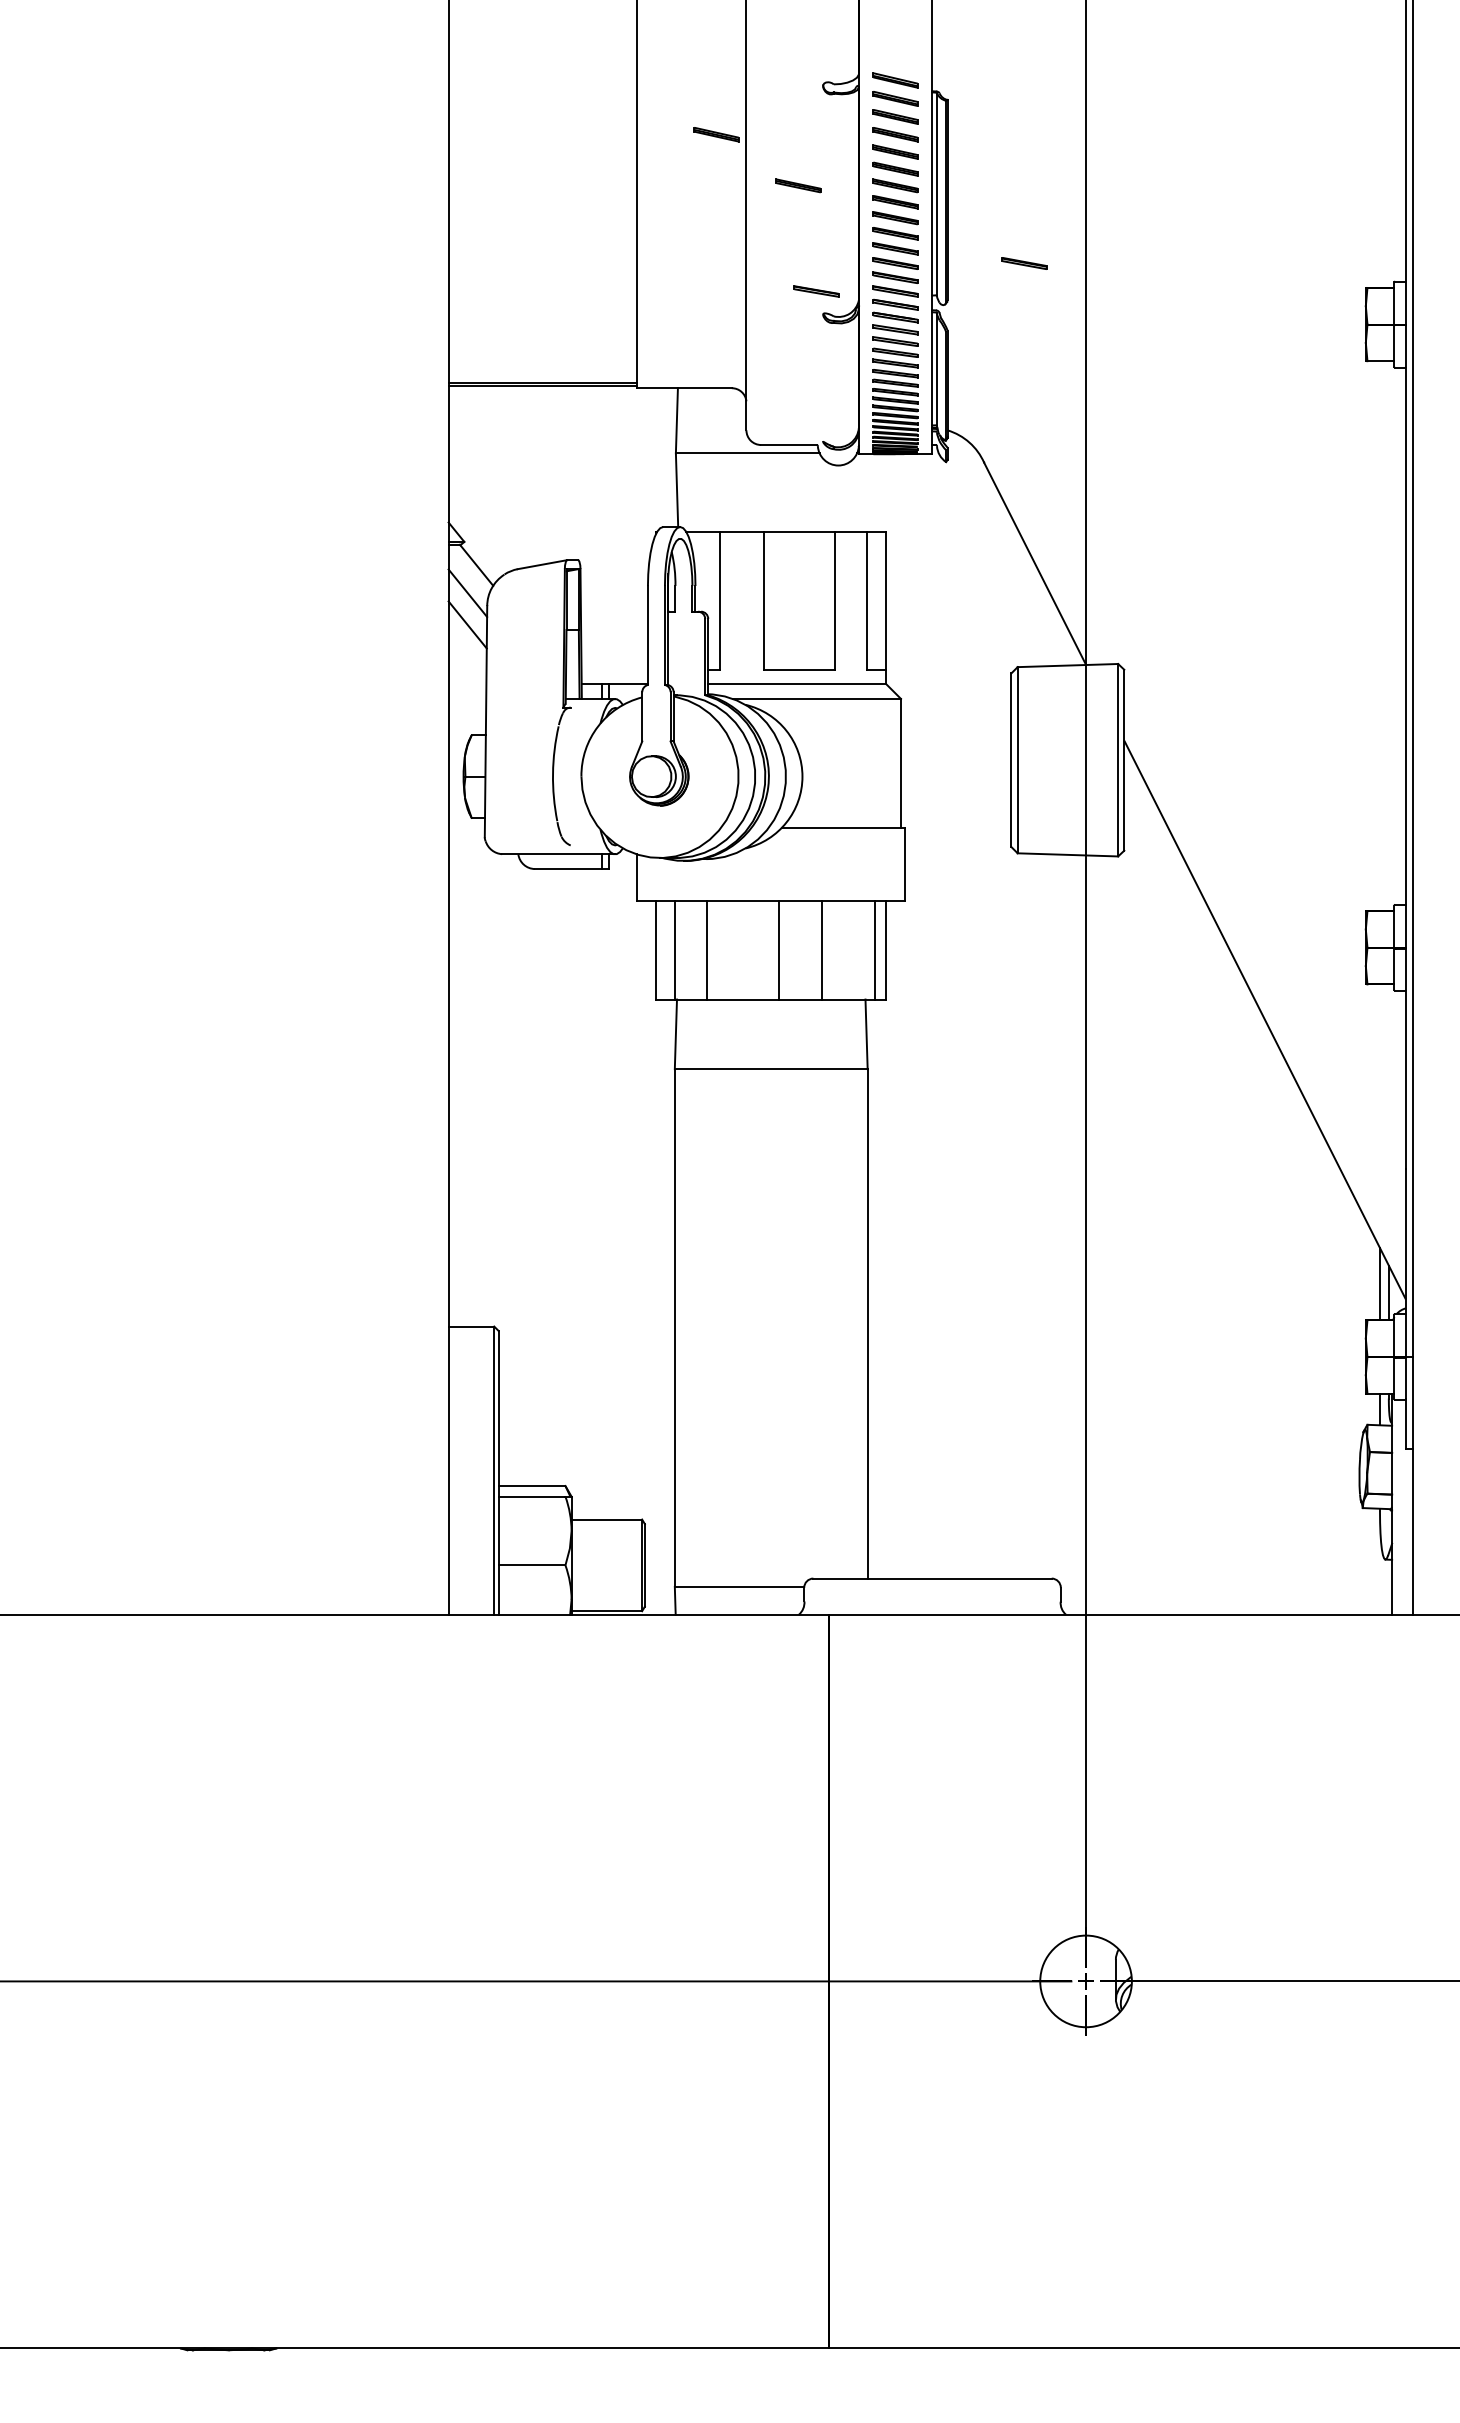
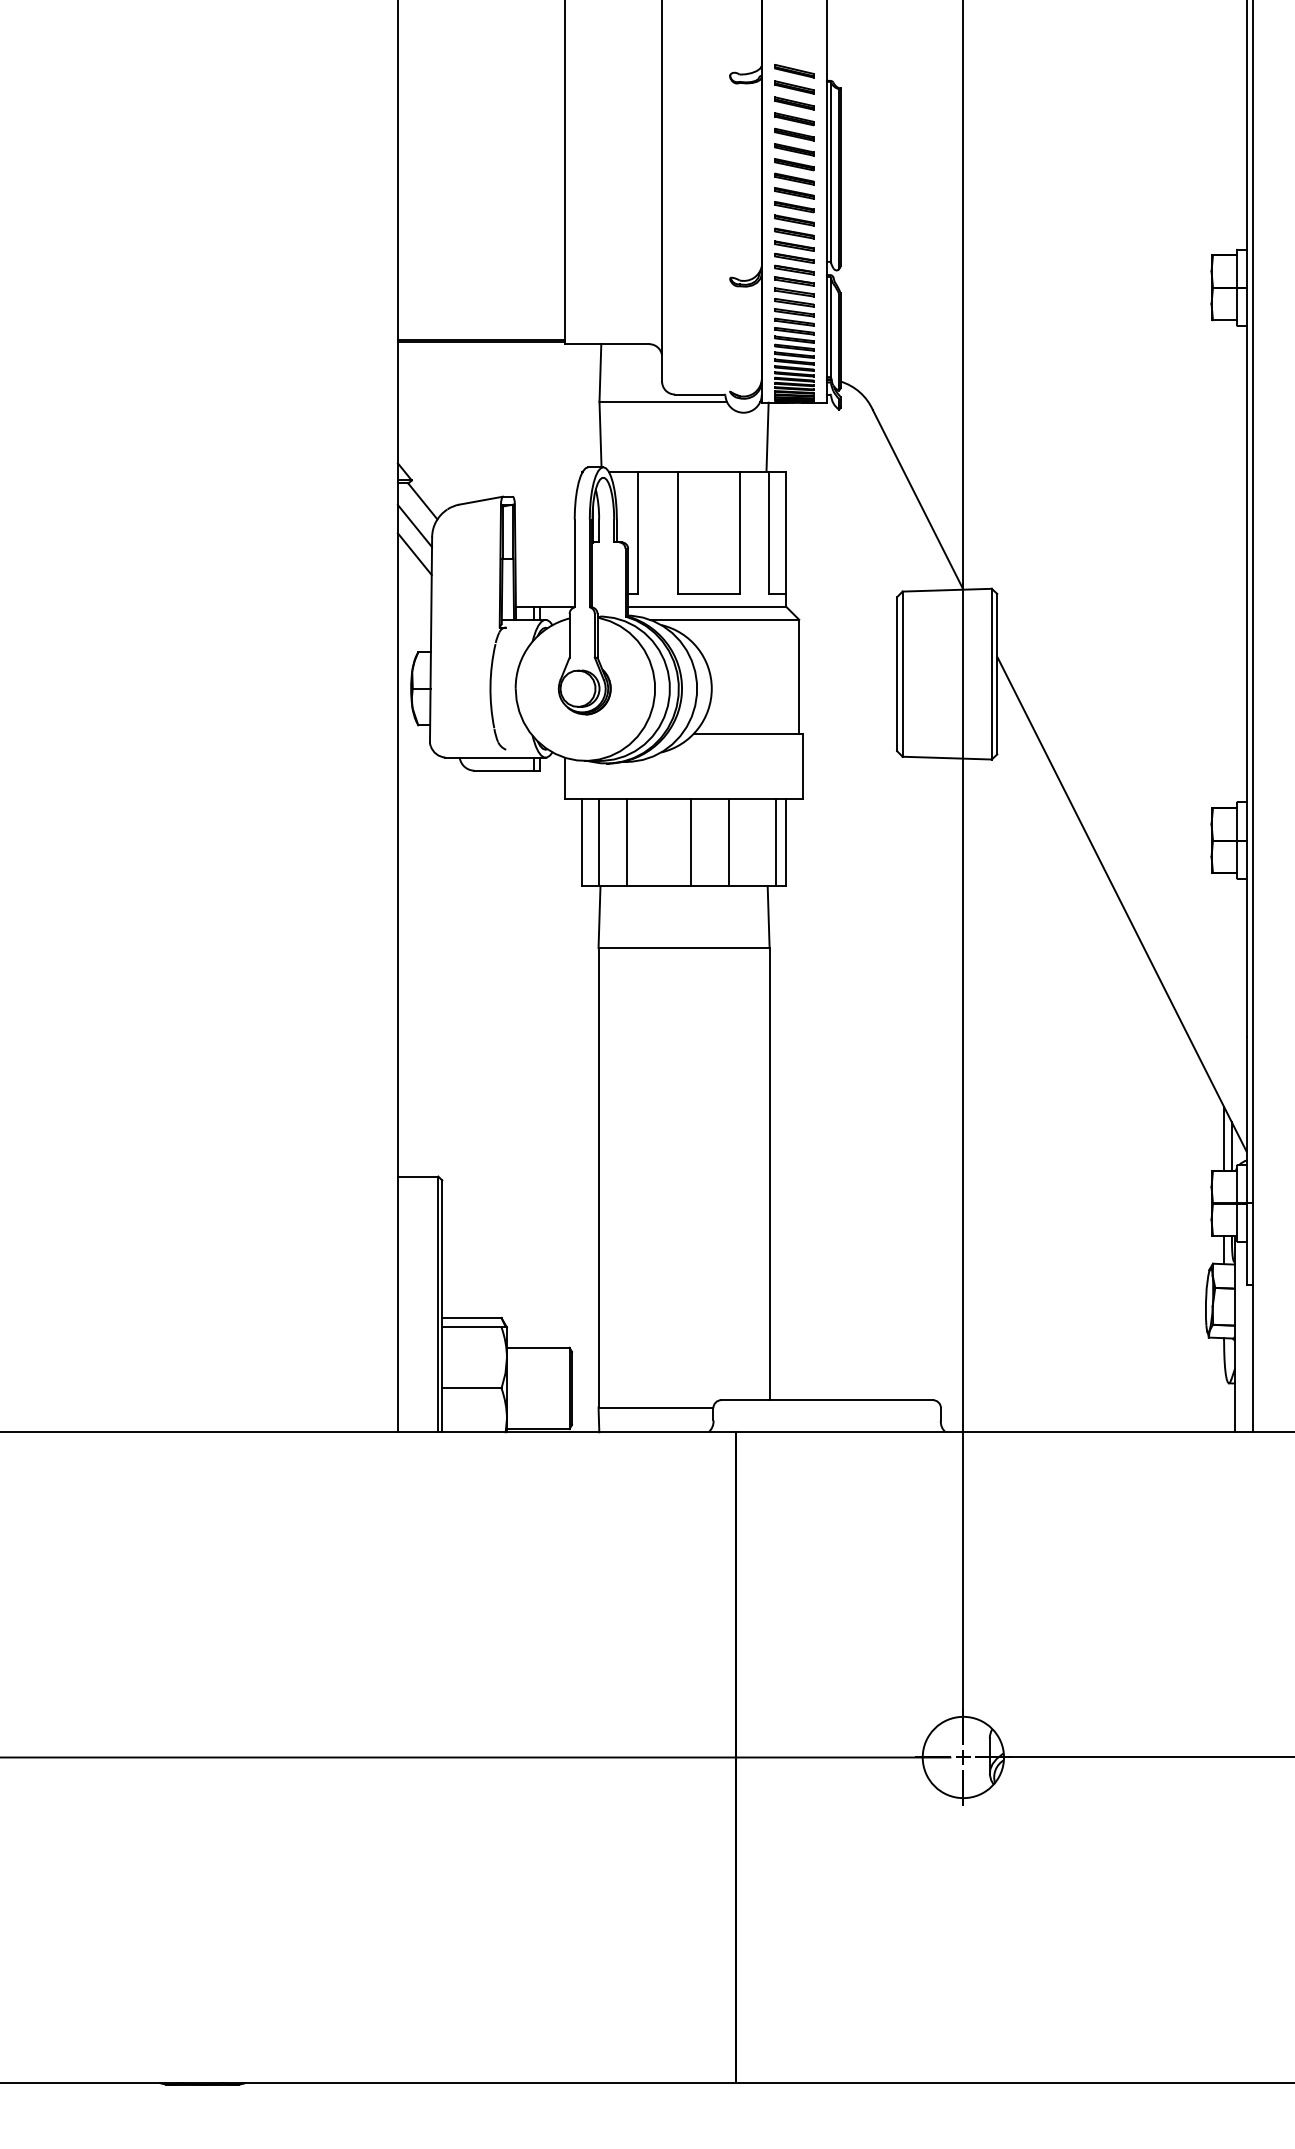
part: (716, 134) -> (635, 119), removed
part: (798, 185) -> (708, 164), removed
part: (1024, 263) -> (908, 233), removed
part: (816, 291) -> (724, 258), removed
line: (865, 492) -> (767, 436), added

